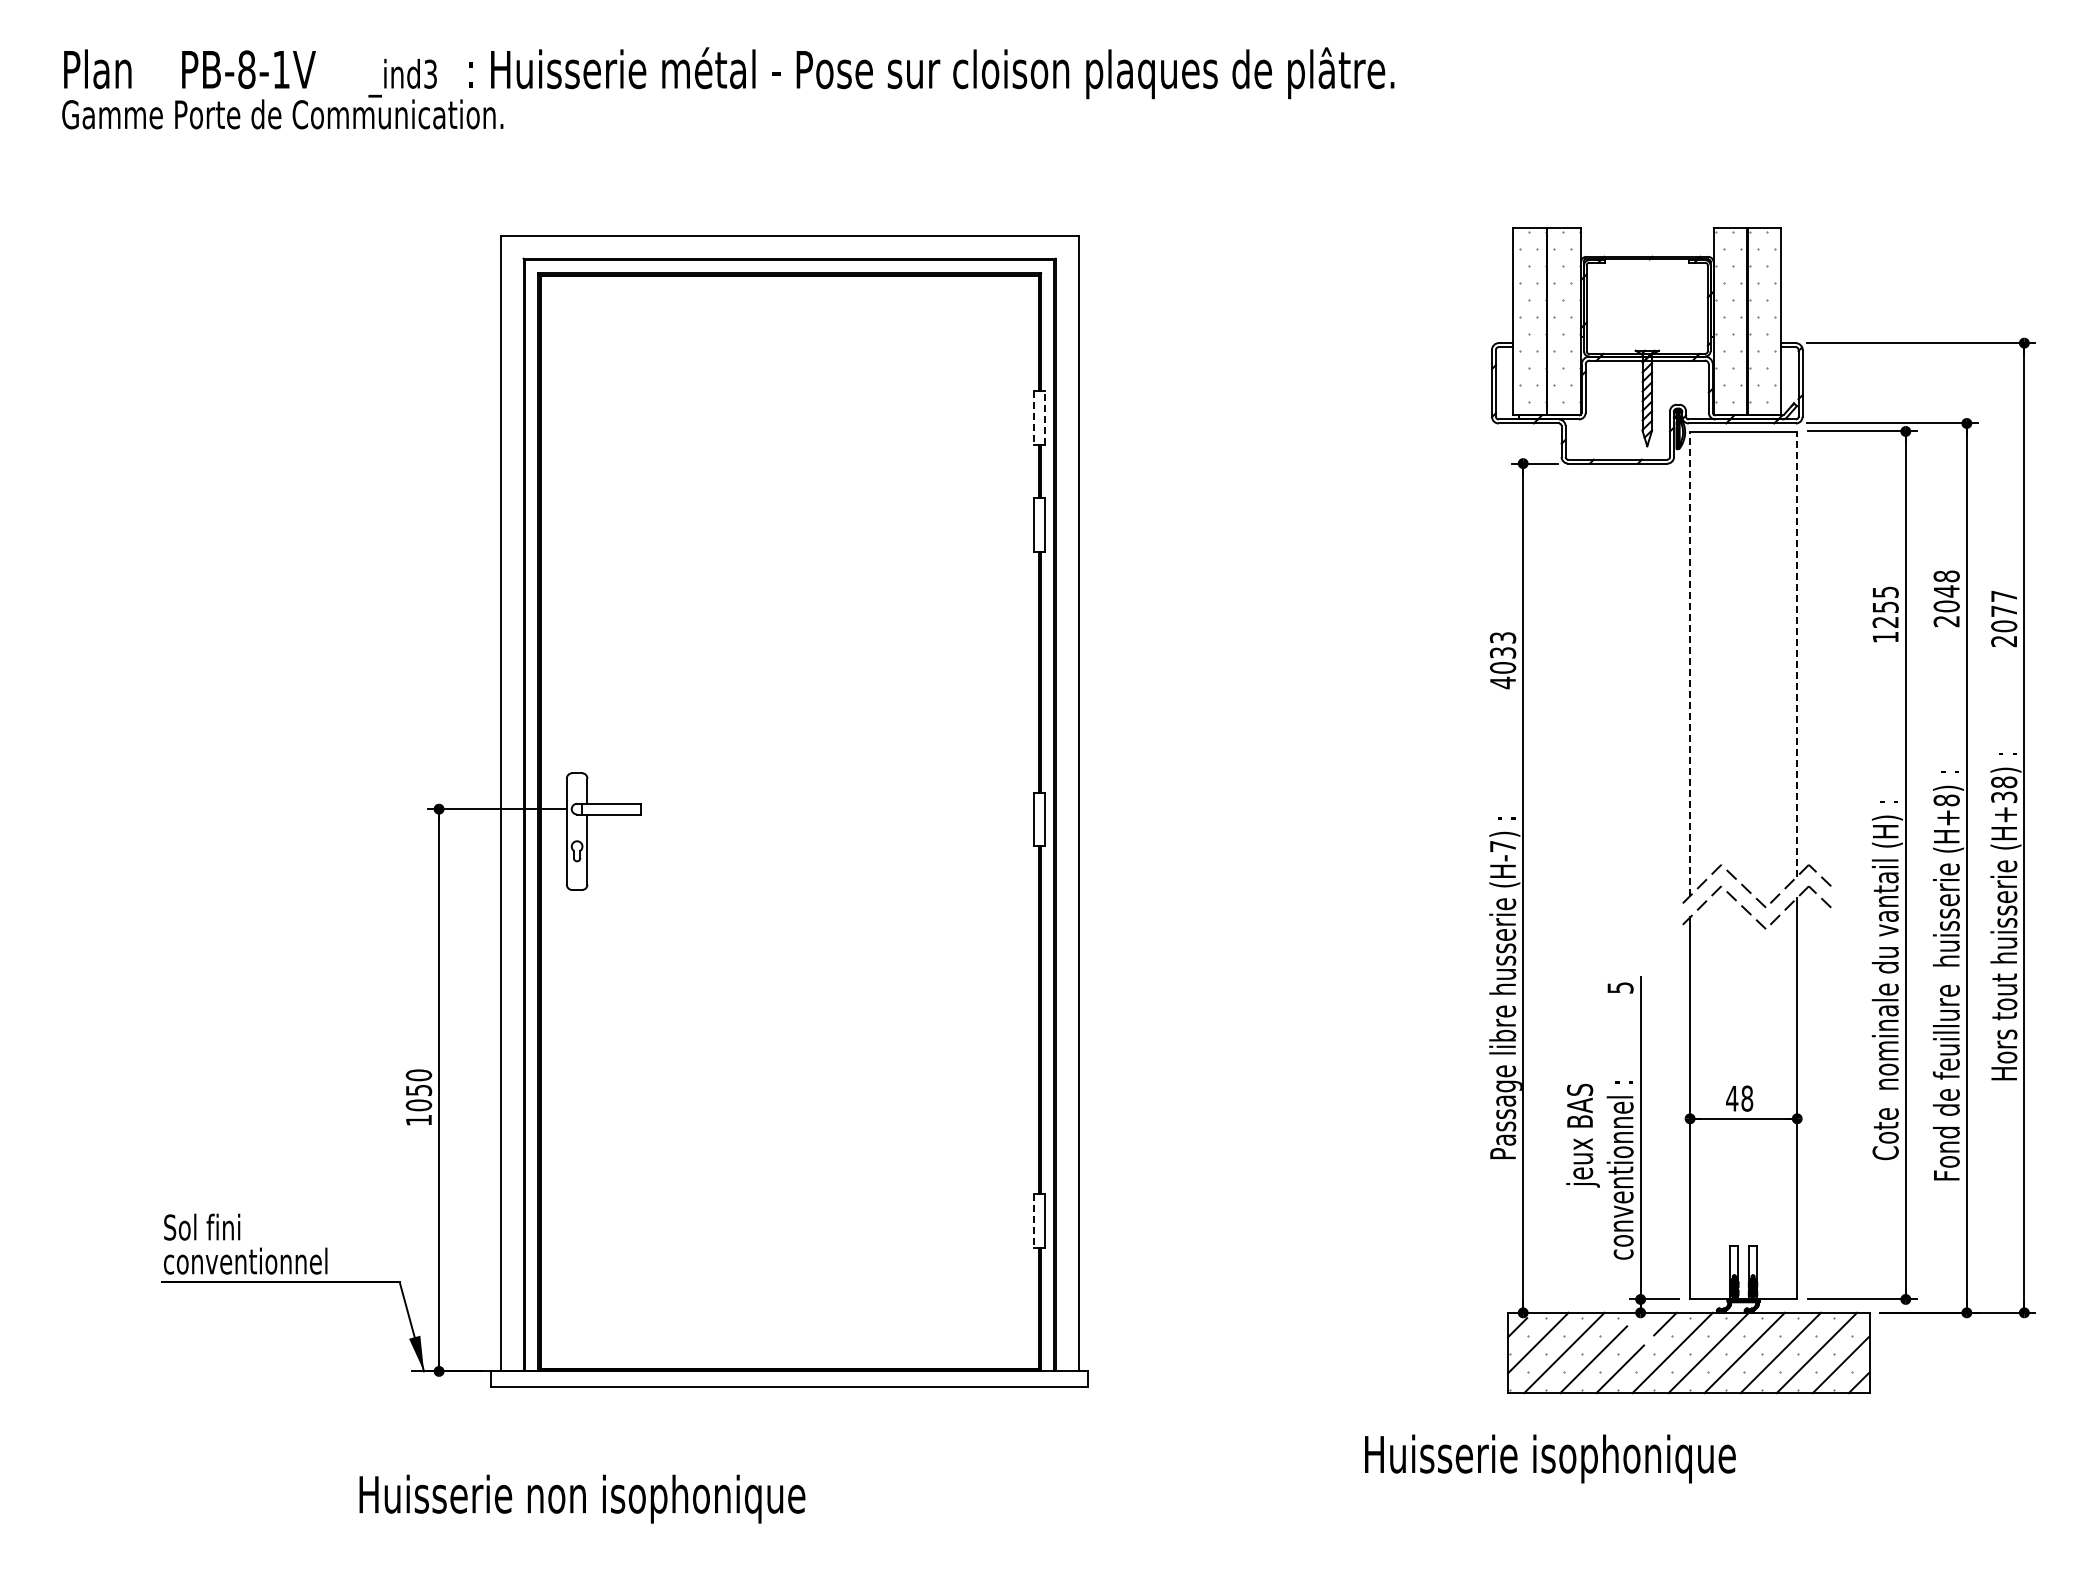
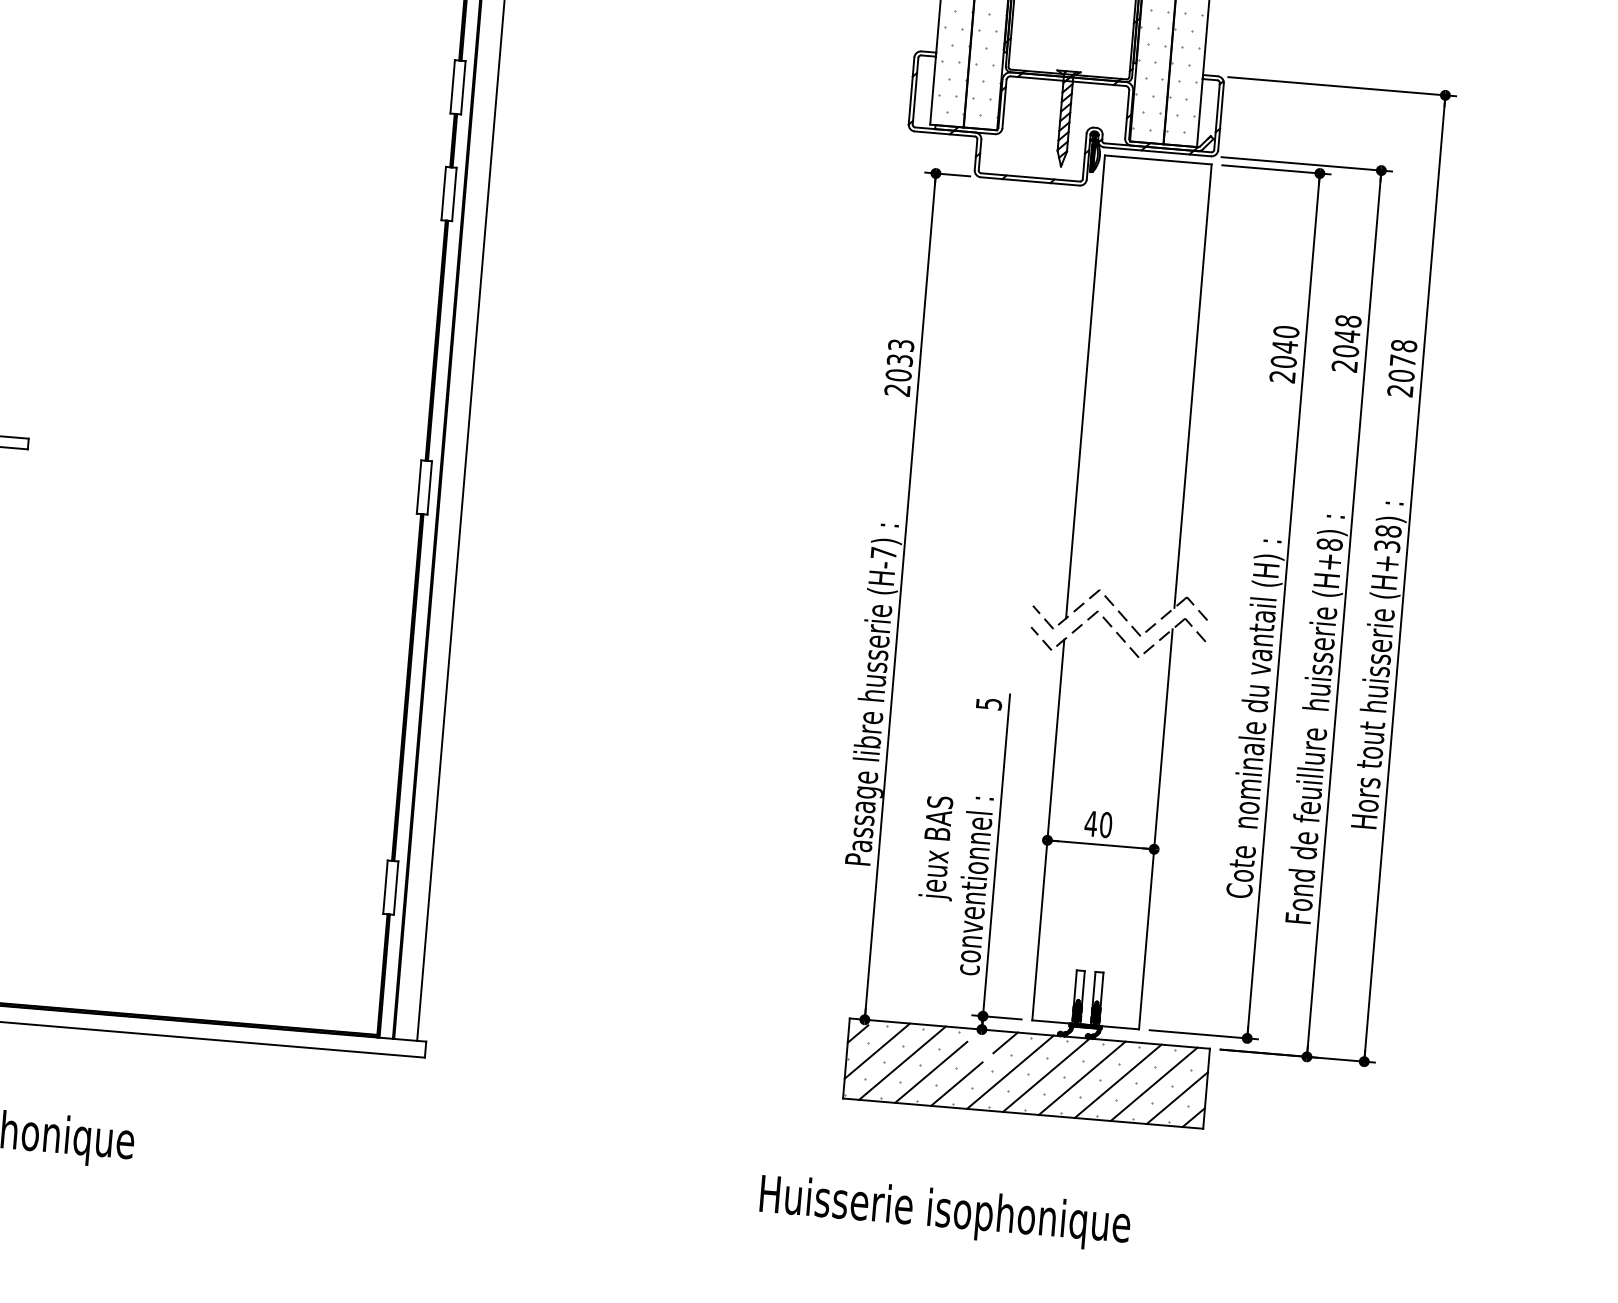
line: (1034, 417) -> (452, 86), dashed -> solid
line: (1045, 417) -> (463, 87), dashed -> solid
text: (2004, 596) -> (1404, 346), 2077 -> 2078
text: (1885, 614) -> (1284, 354), 1255 -> 2040
line: (1797, 654) -> (1193, 386), dashed -> solid
line: (1690, 663) -> (1085, 386), dashed -> solid
text: (1502, 682) -> (896, 389), 4033 -> 2033
line: (1667, 896) -> (1043, 616), added
line: (1667, 918) -> (1041, 638), added
text: (1747, 1098) -> (1106, 824), 48 -> 40
line: (1034, 1220) -> (385, 886), dashed -> solid
text: (1550, 1458) -> (945, 1212), moved

